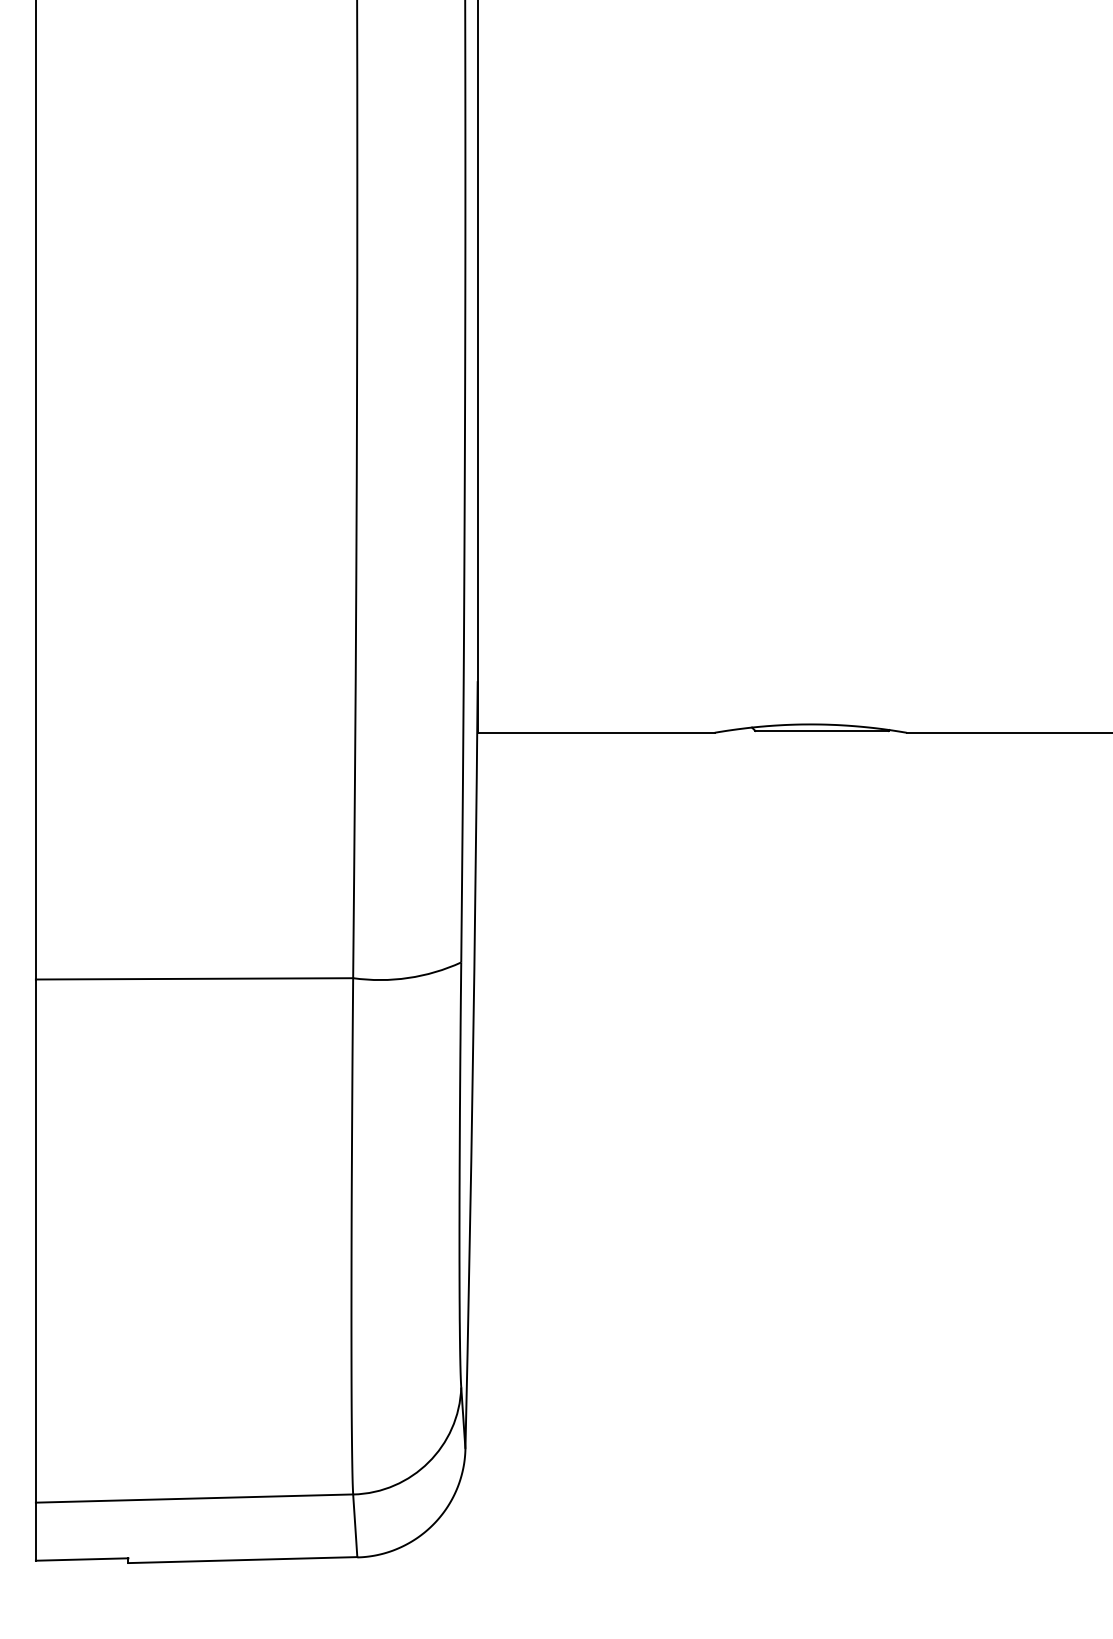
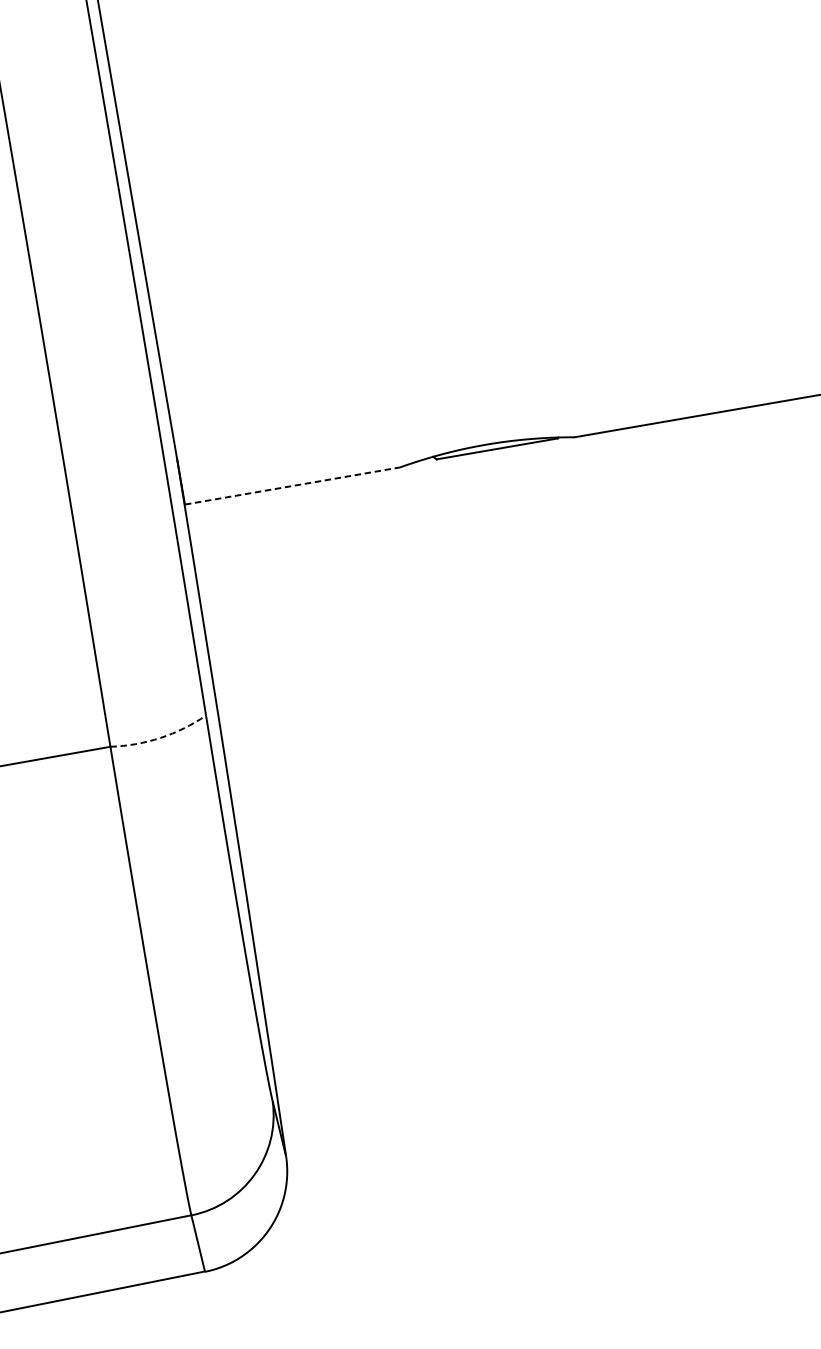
line: (596, 732) -> (292, 485), solid -> dashed
arc: (408, 978) -> (160, 738), solid -> dashed

